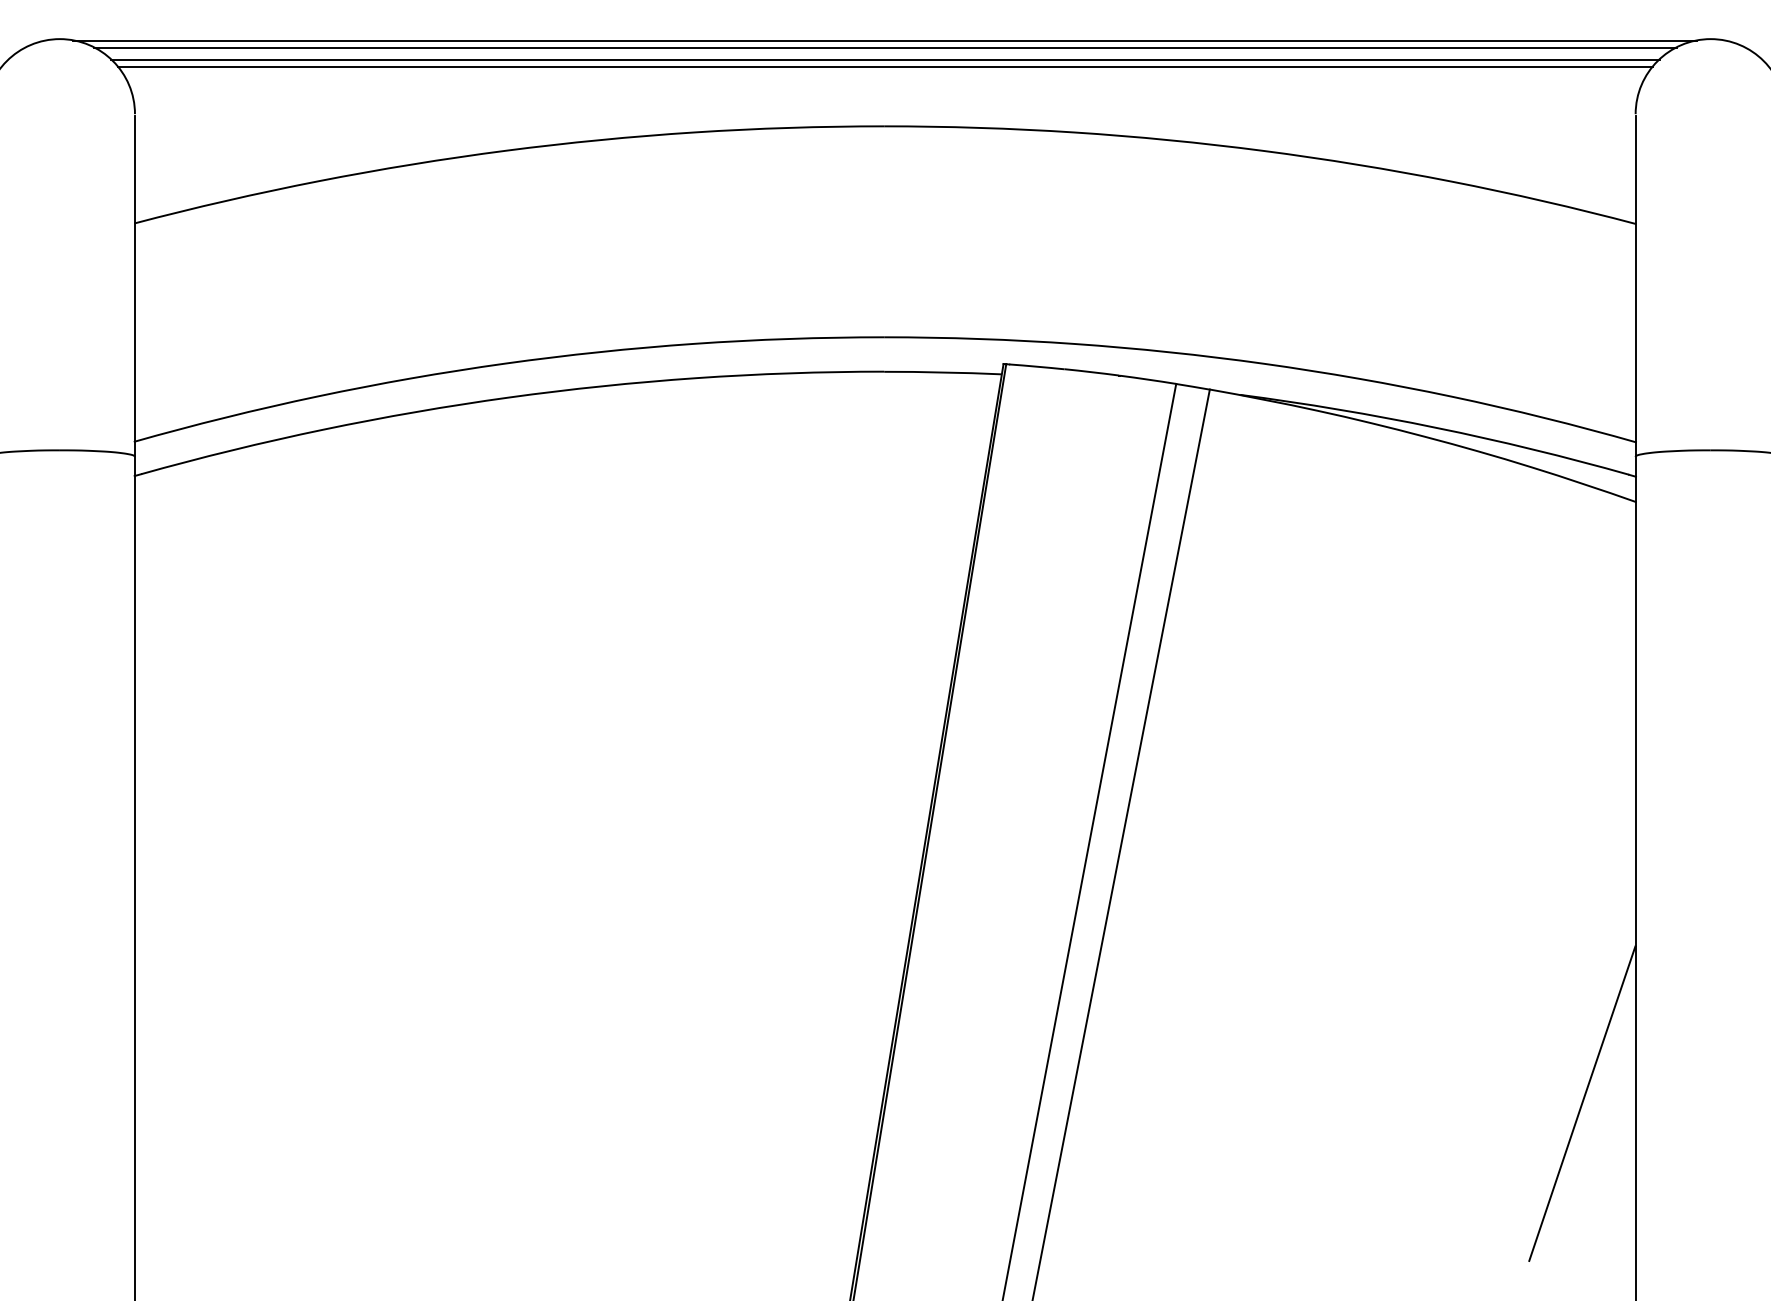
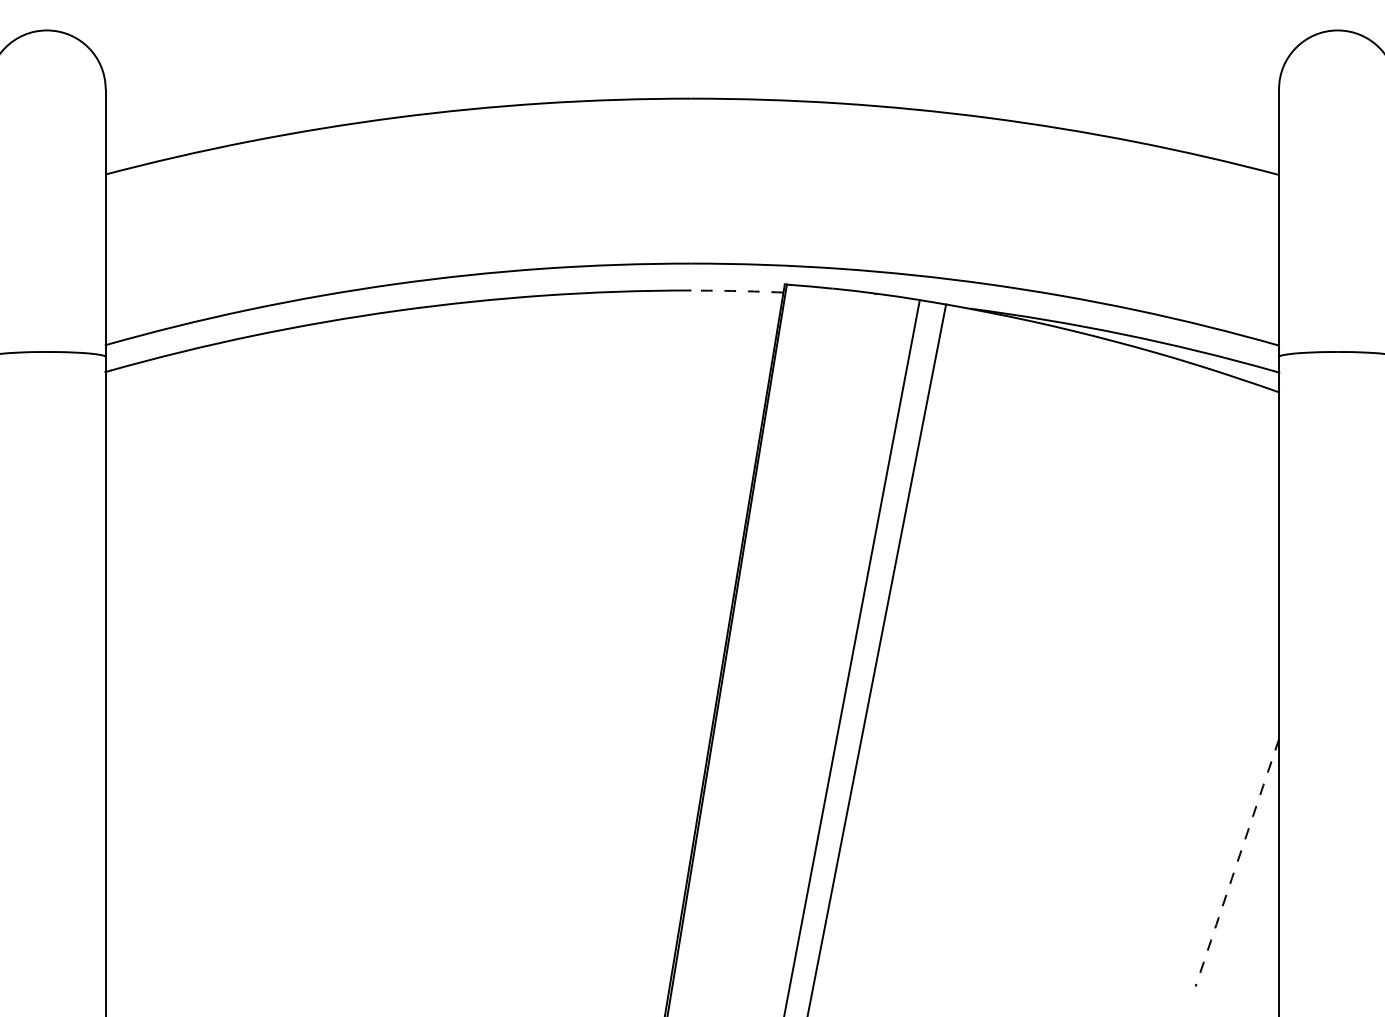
line: (885, 41) -> (692, 32), removed
line: (885, 48) -> (692, 37), removed
line: (884, 60) -> (691, 47), removed
line: (884, 67) -> (691, 52), removed
arc: (942, 372) -> (737, 291), solid -> dashed
arc: (1582, 1103) -> (1237, 862), solid -> dashed

